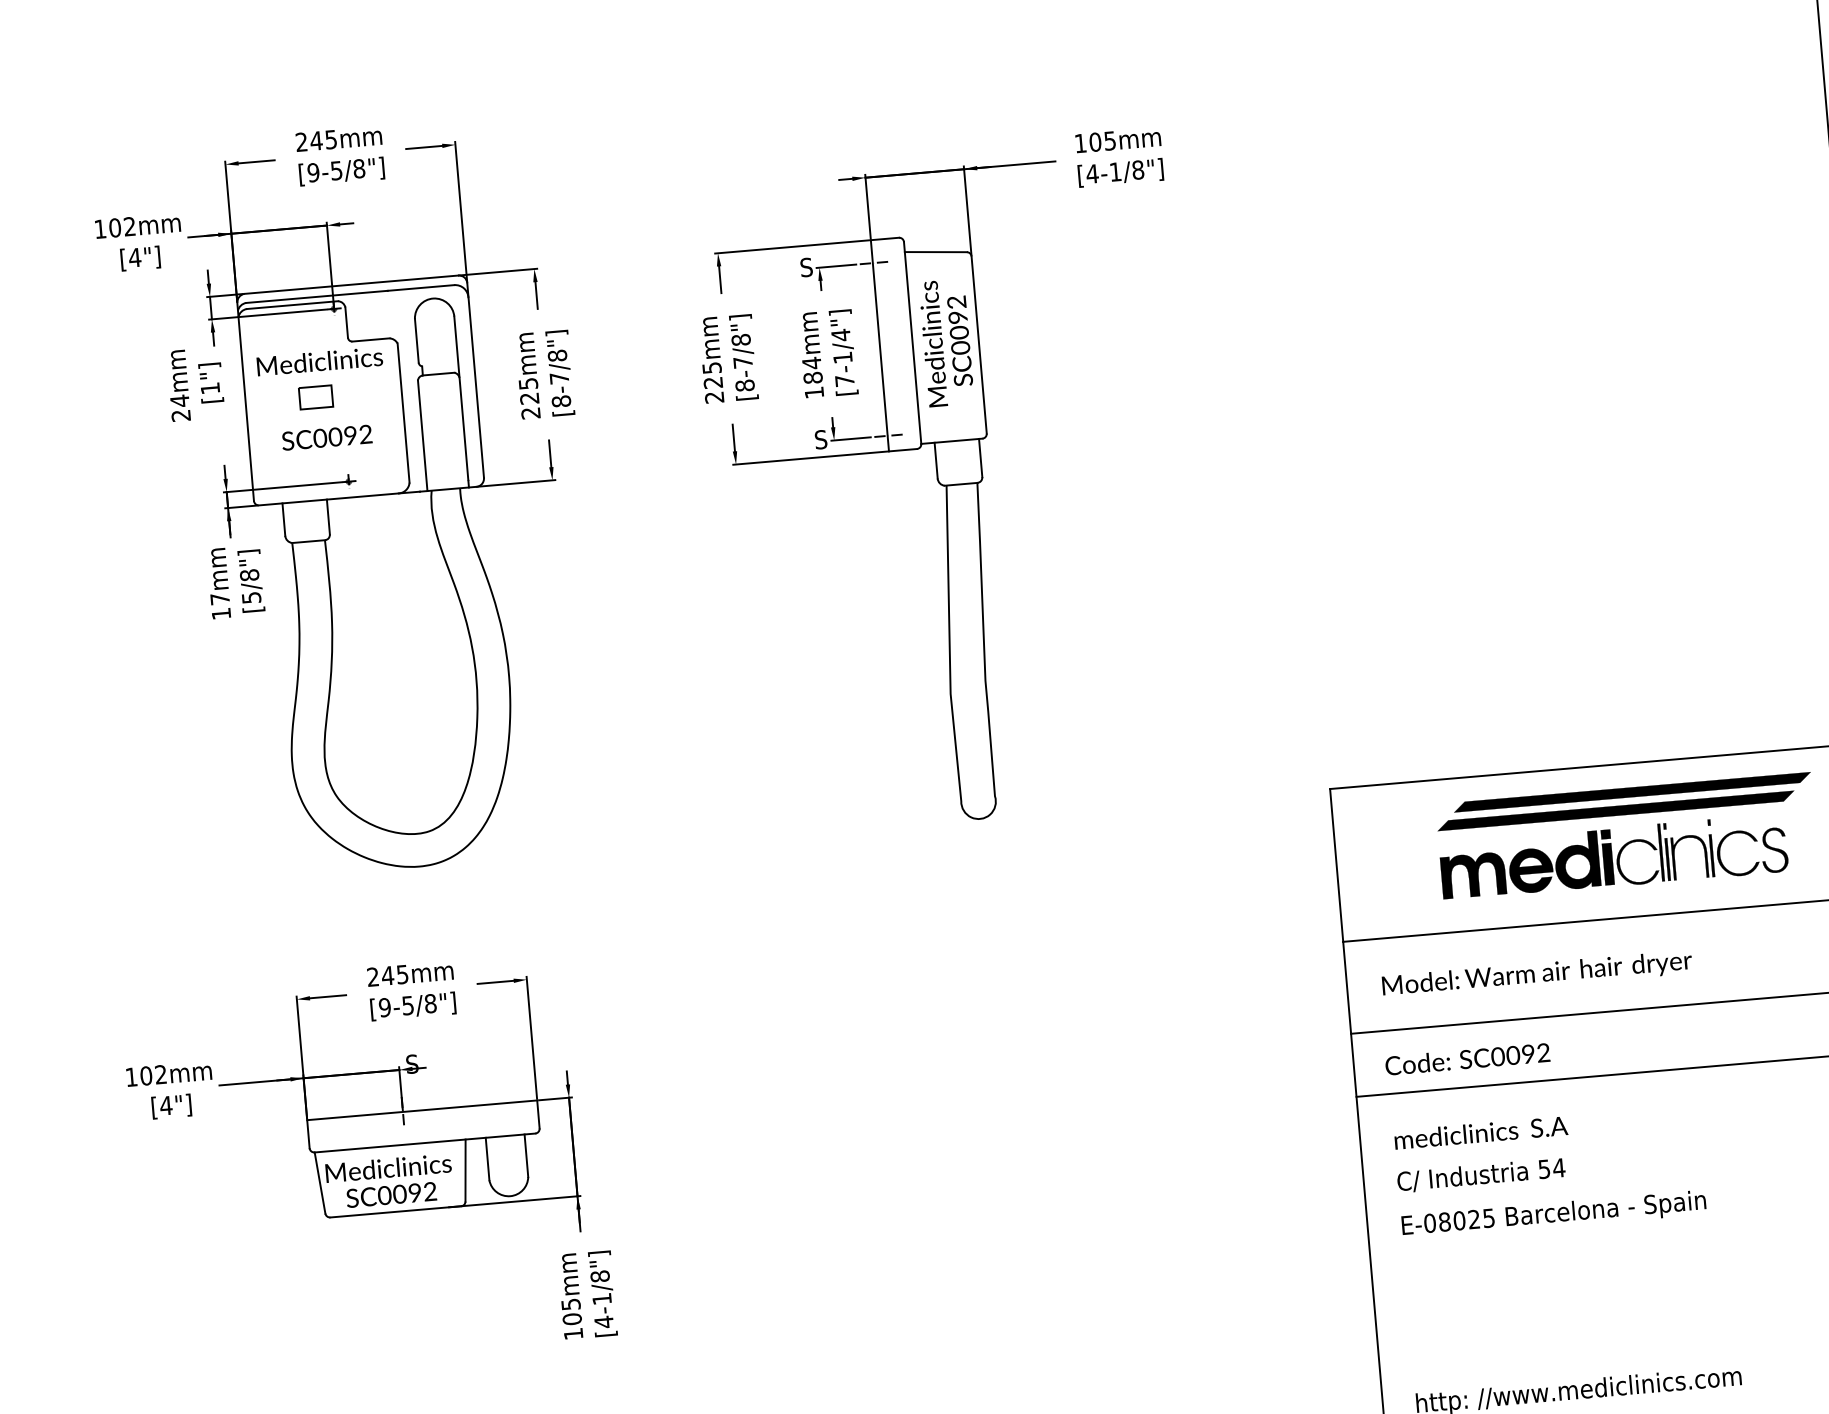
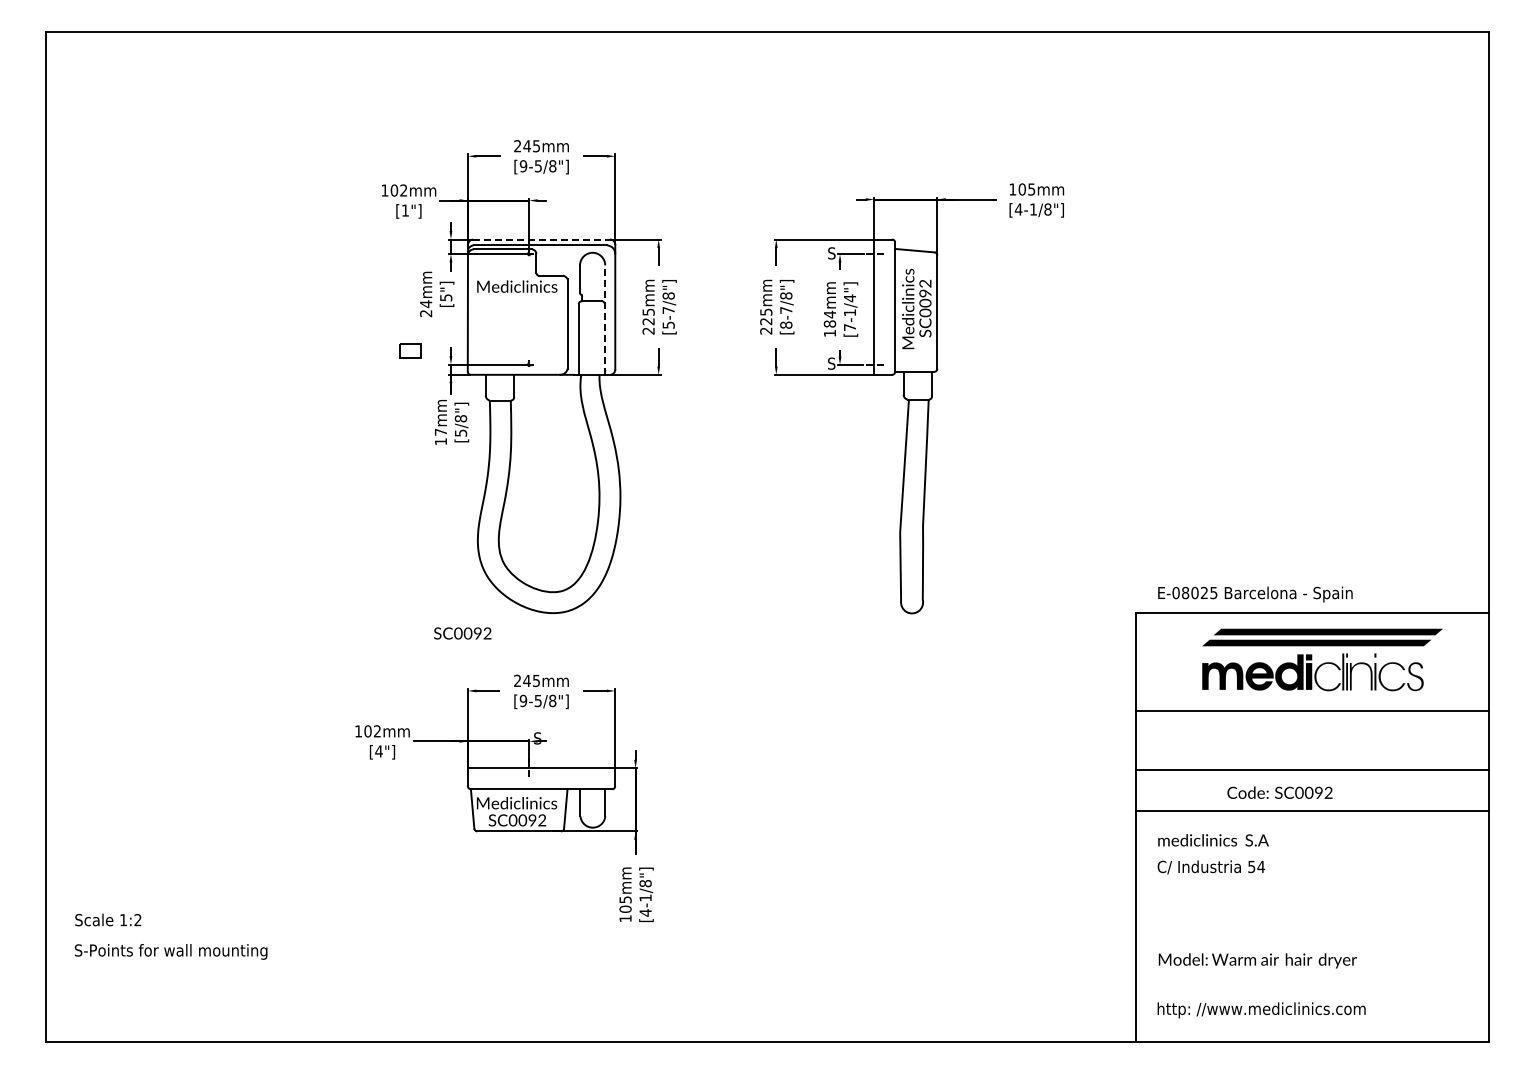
text: (135, 257) -> (405, 210), [4"] -> [1"]
line: (351, 284) -> (541, 239), solid -> dashed
text: (210, 387) -> (446, 297), [1"] -> [5"]
part: (315, 396) -> (410, 350), moved
text: (561, 400) -> (668, 324), [8-7/8"] -> [5-7/8"]
line: (462, 402) -> (605, 320), solid -> dashed
text: (326, 437) -> (462, 633), moved
text: (1536, 974) -> (1257, 960), moved
text: (1466, 1058) -> (1279, 792), moved
text: (1554, 1214) -> (1255, 594), moved

